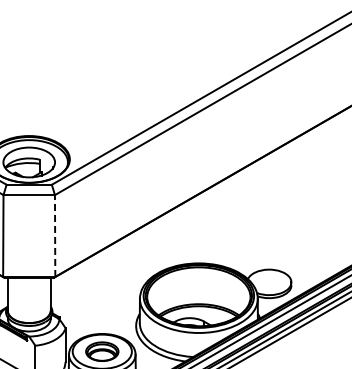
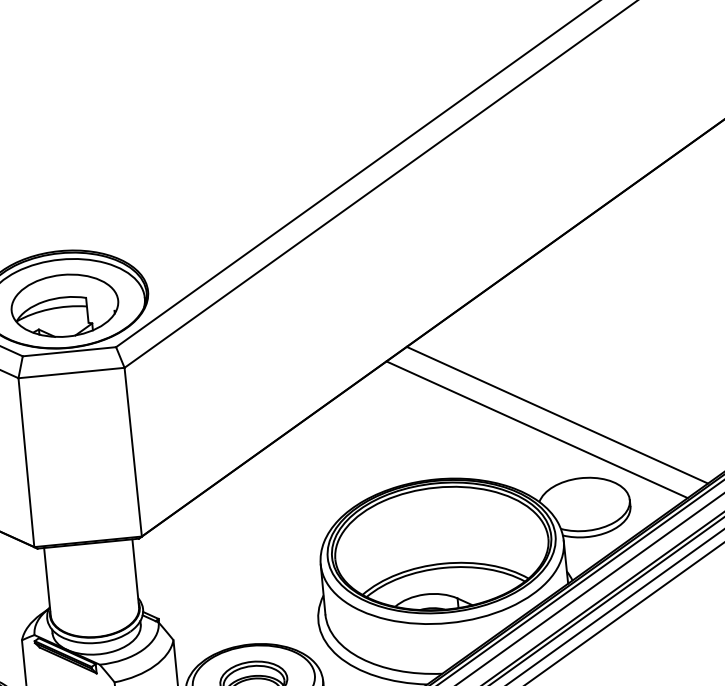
line: (55, 236) -> (134, 453), dashed -> solid
line: (260, 238) -> (557, 415), added
line: (250, 244) -> (537, 430), added

